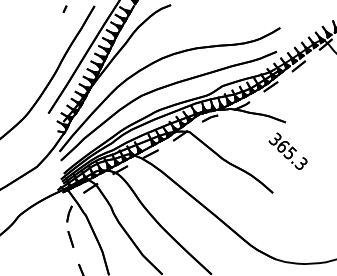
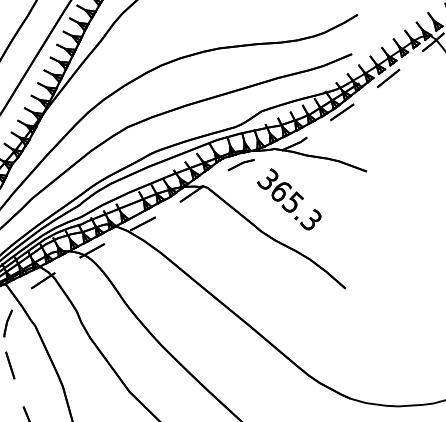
text: (287, 150) -> (288, 198), moved

